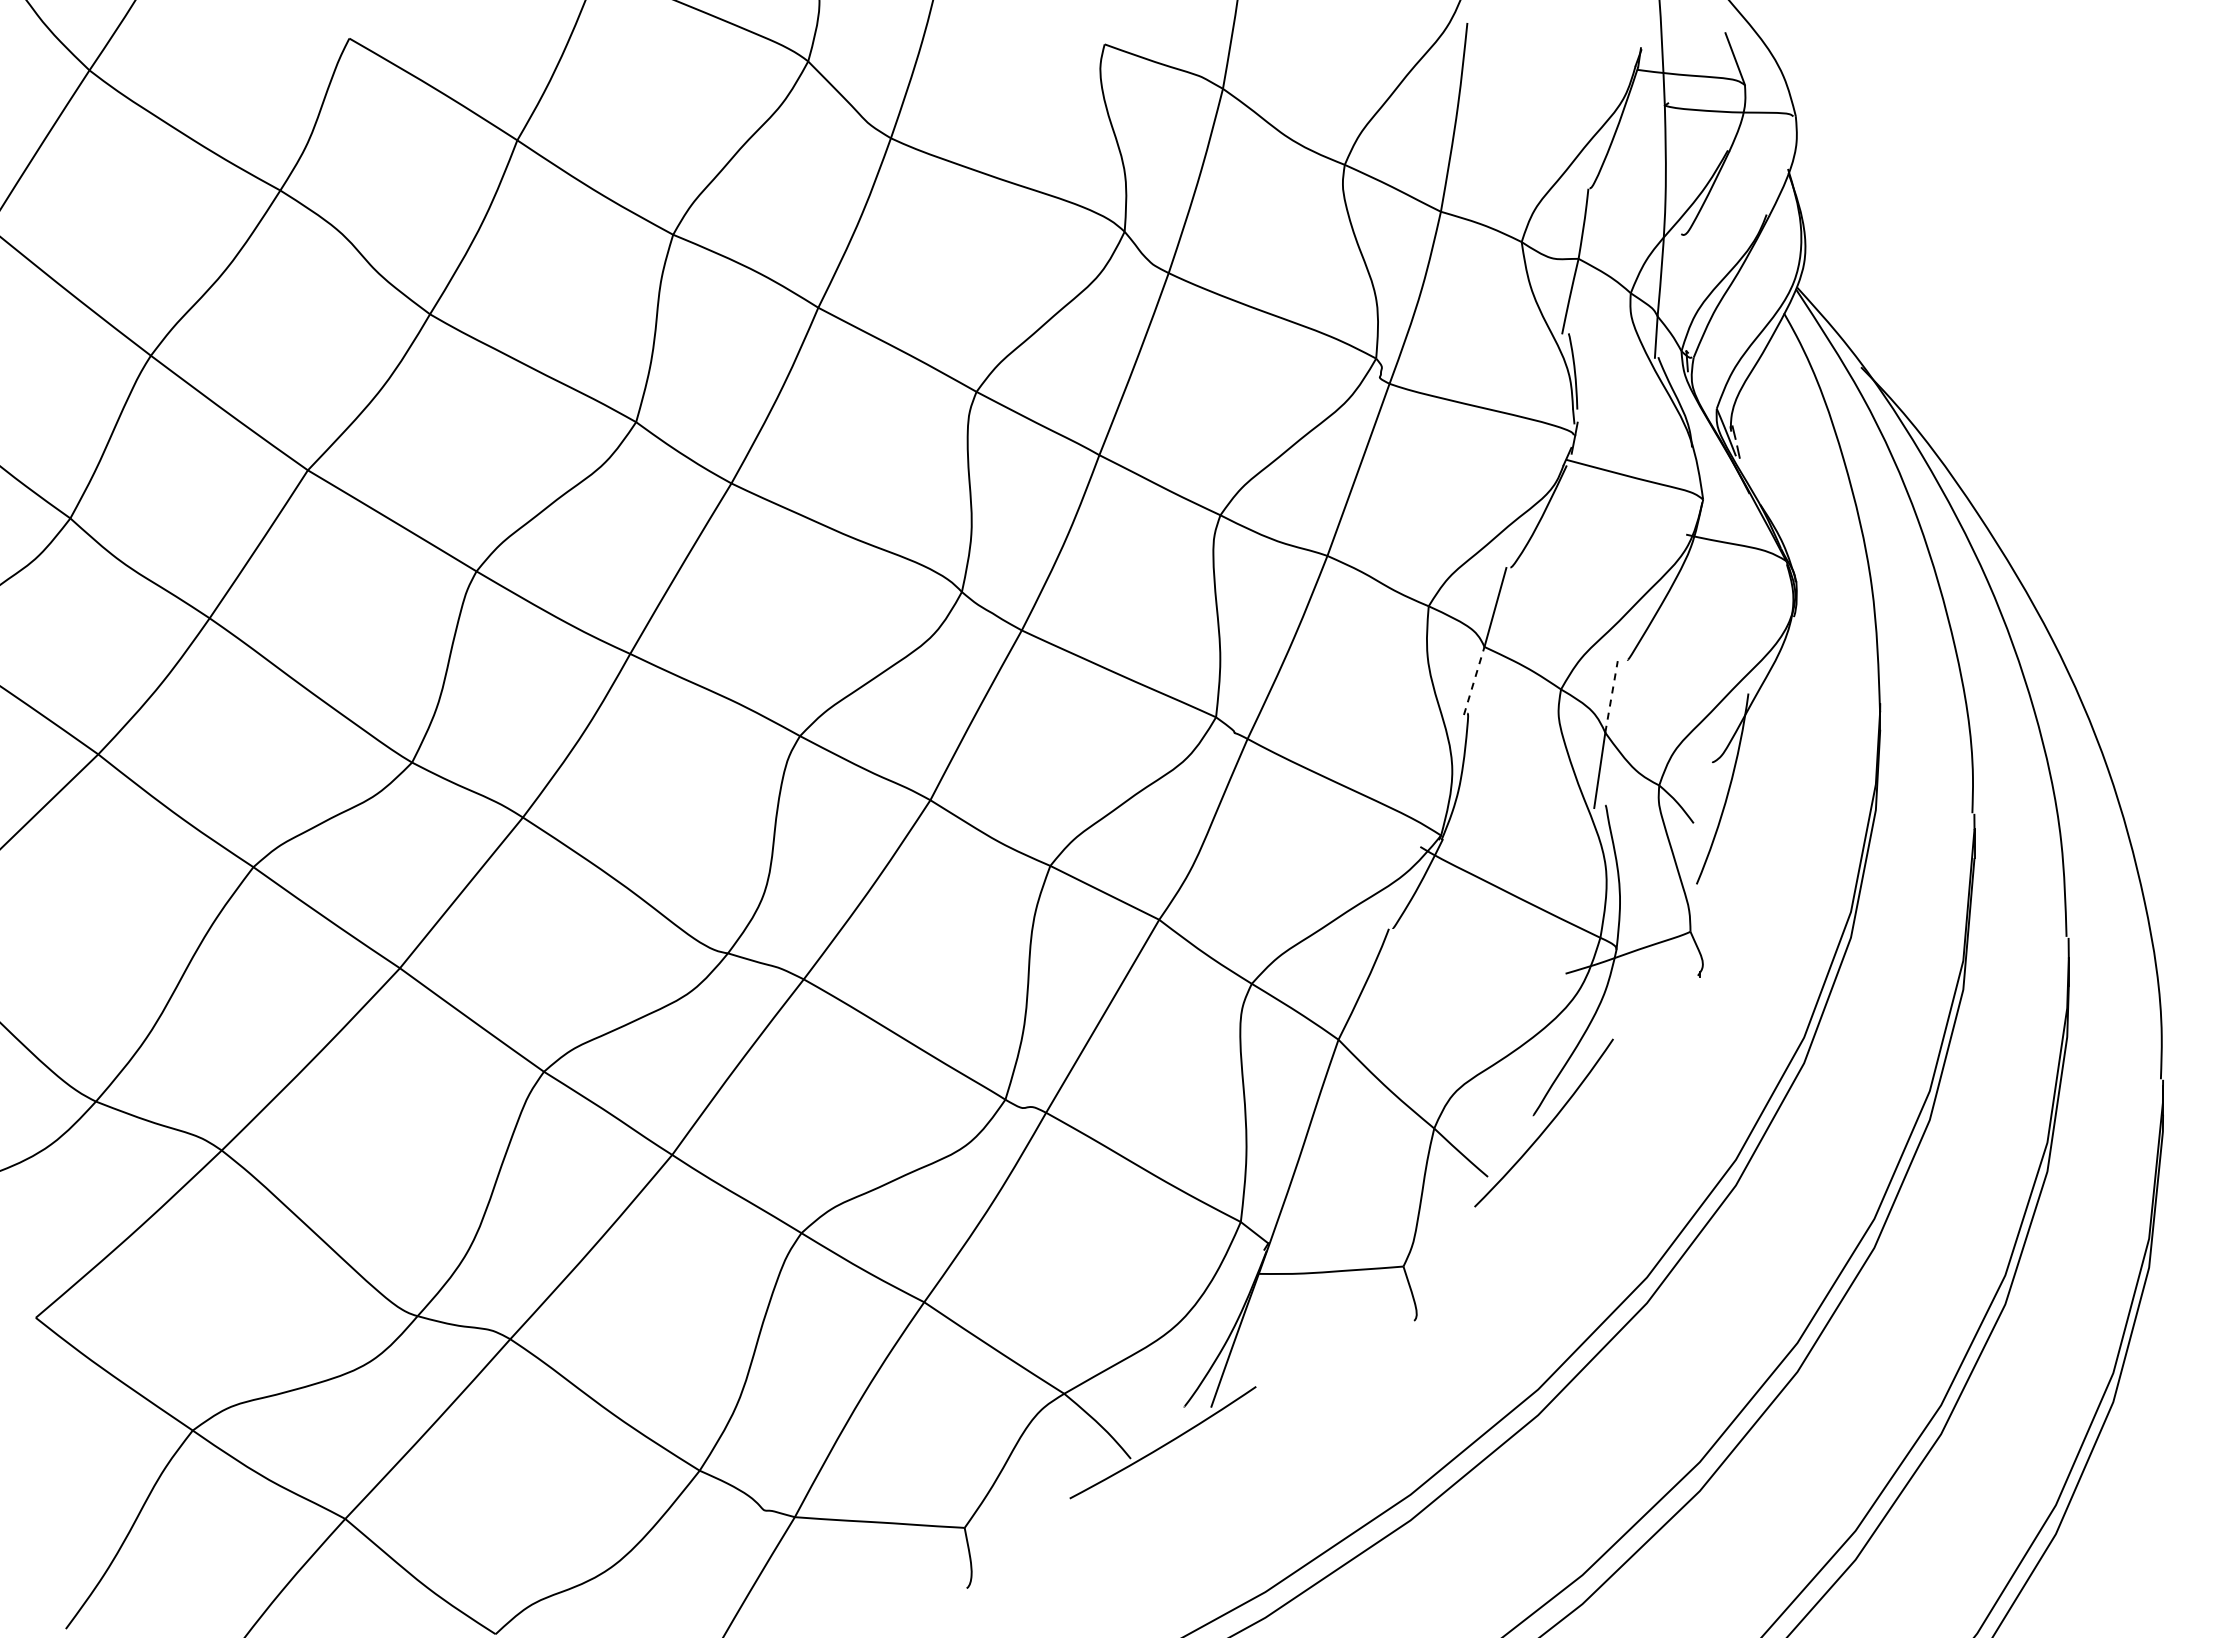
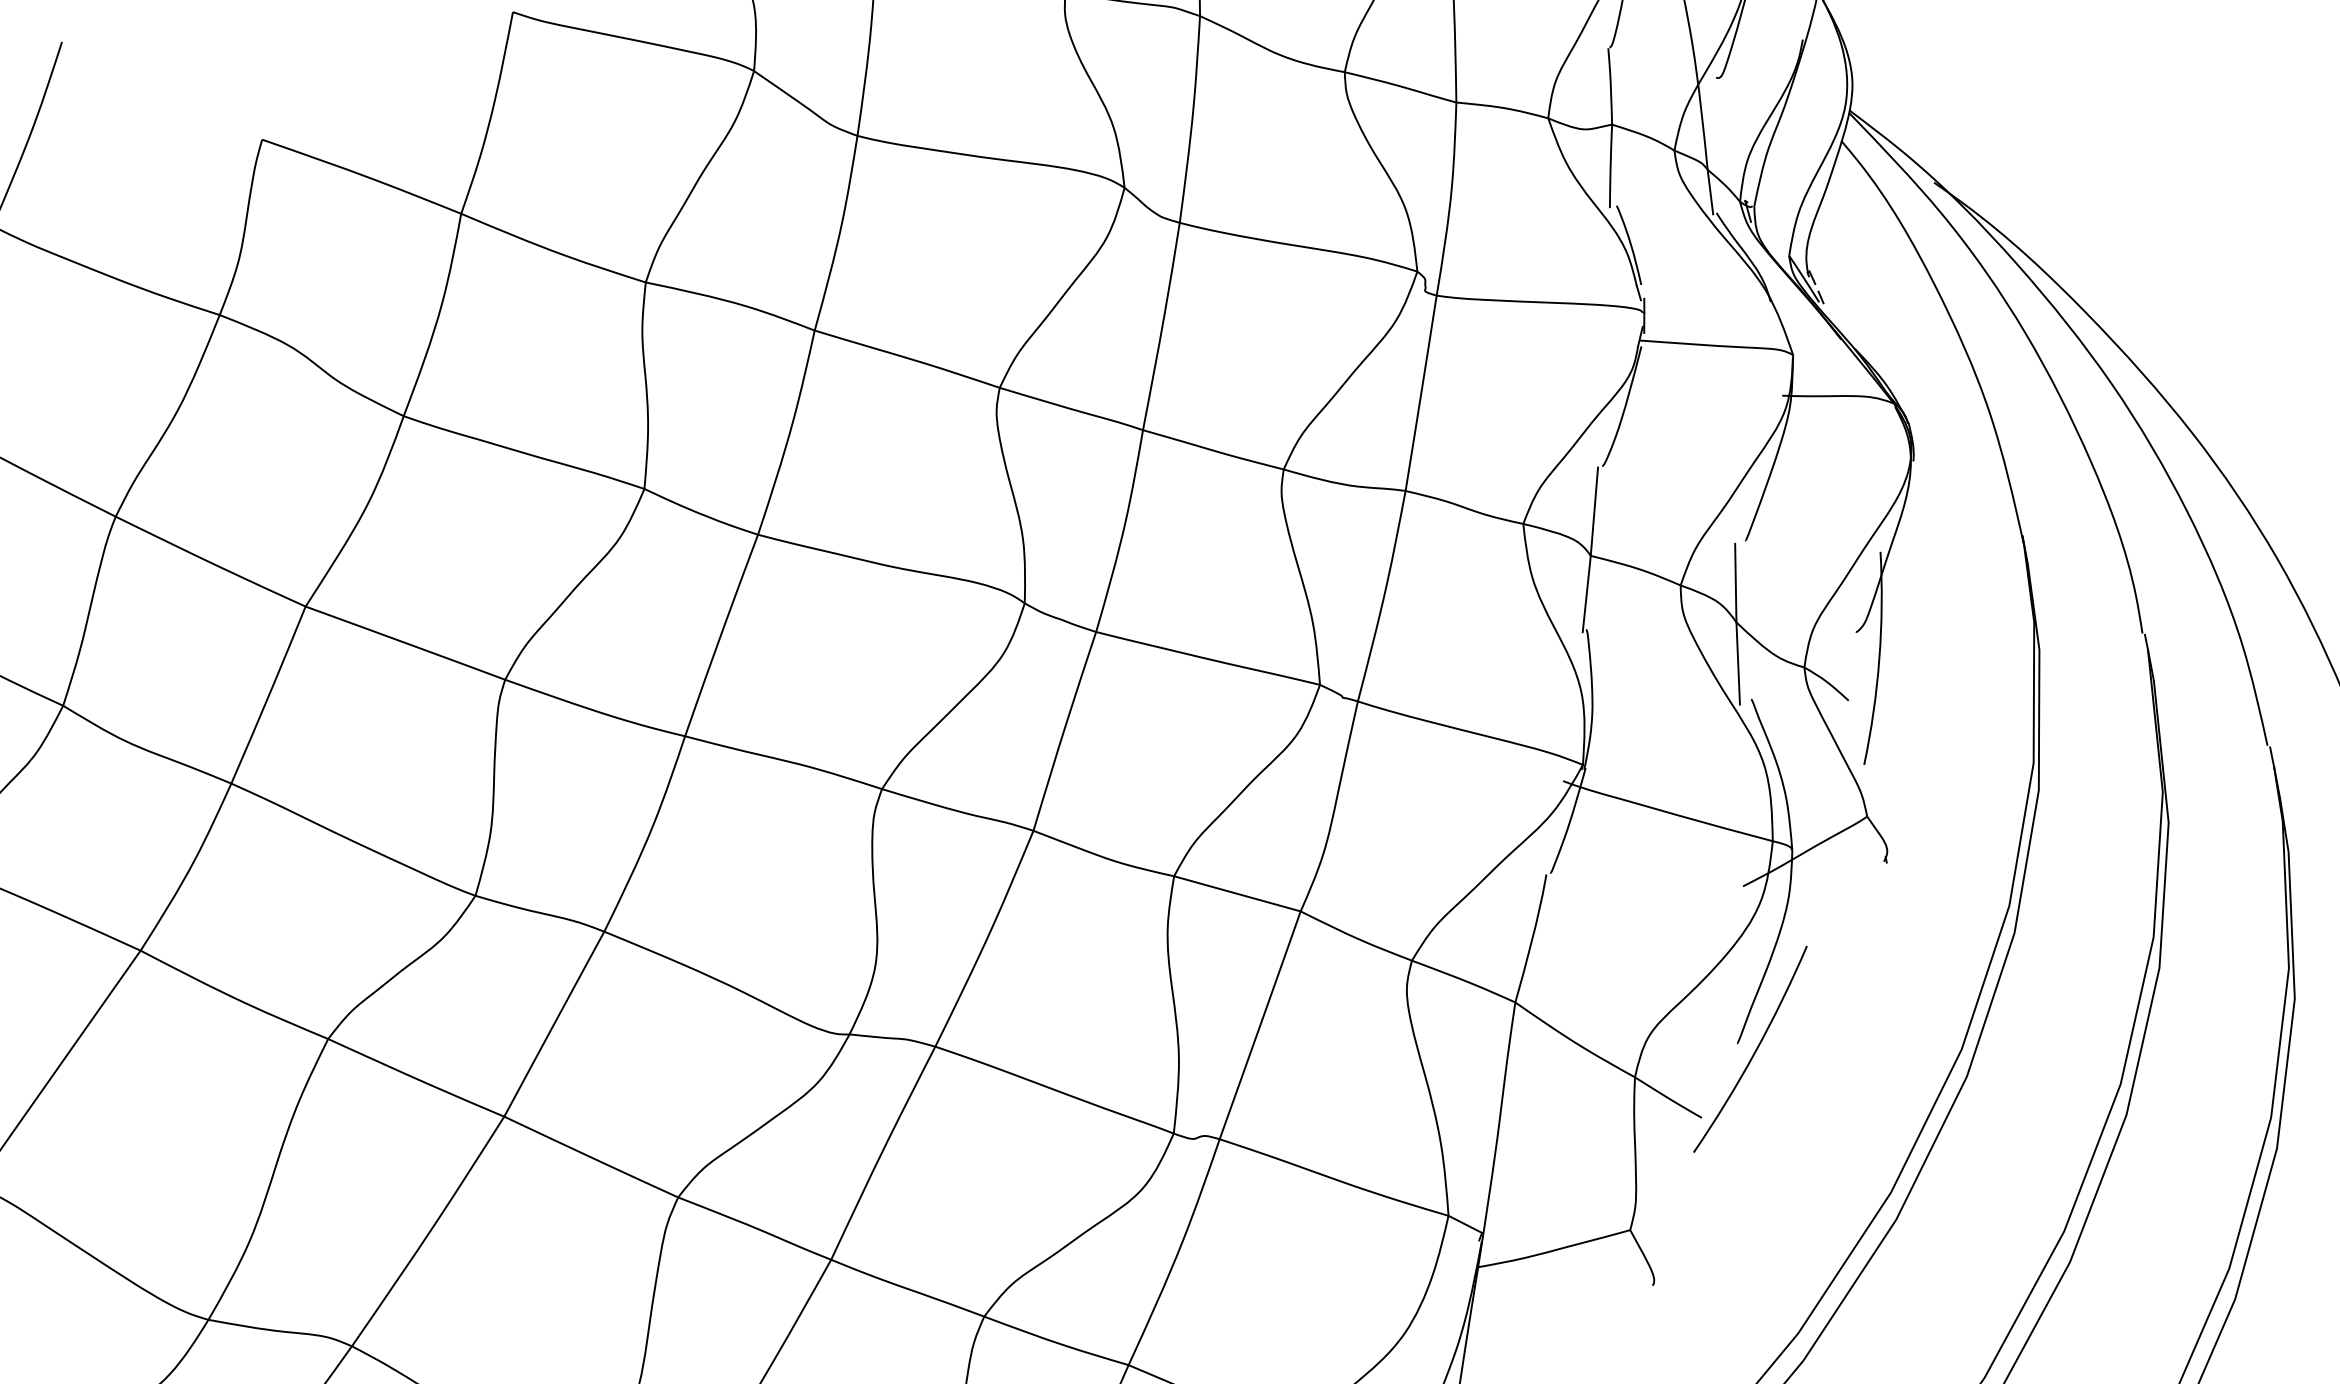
line: (1474, 680) -> (1586, 593), dashed -> solid
line: (1611, 696) -> (1735, 582), dashed -> solid

